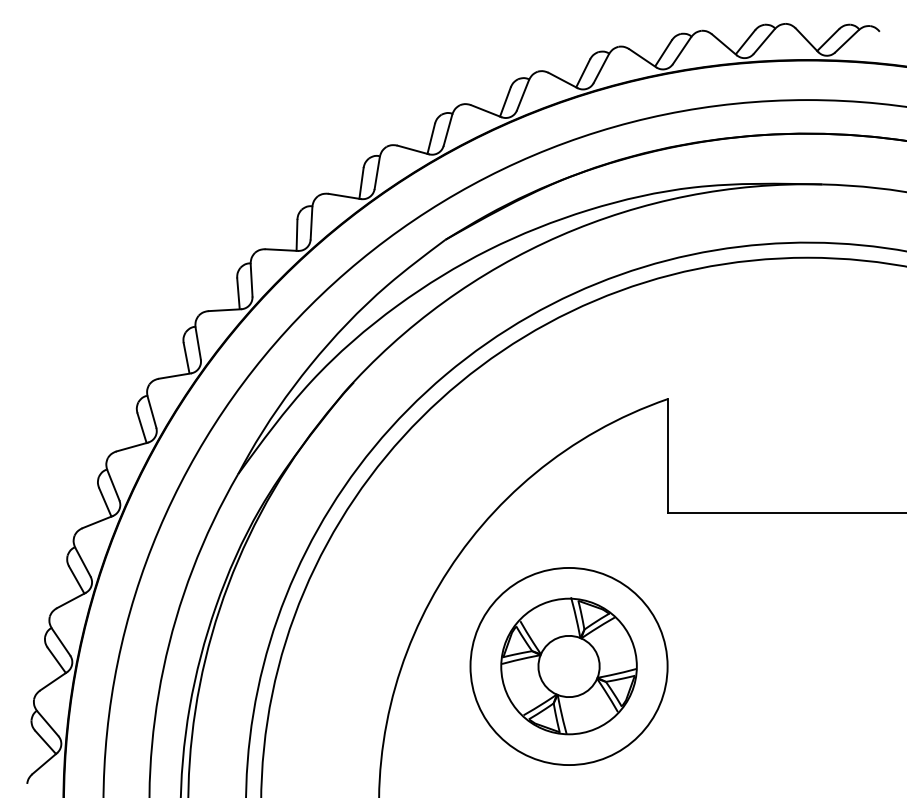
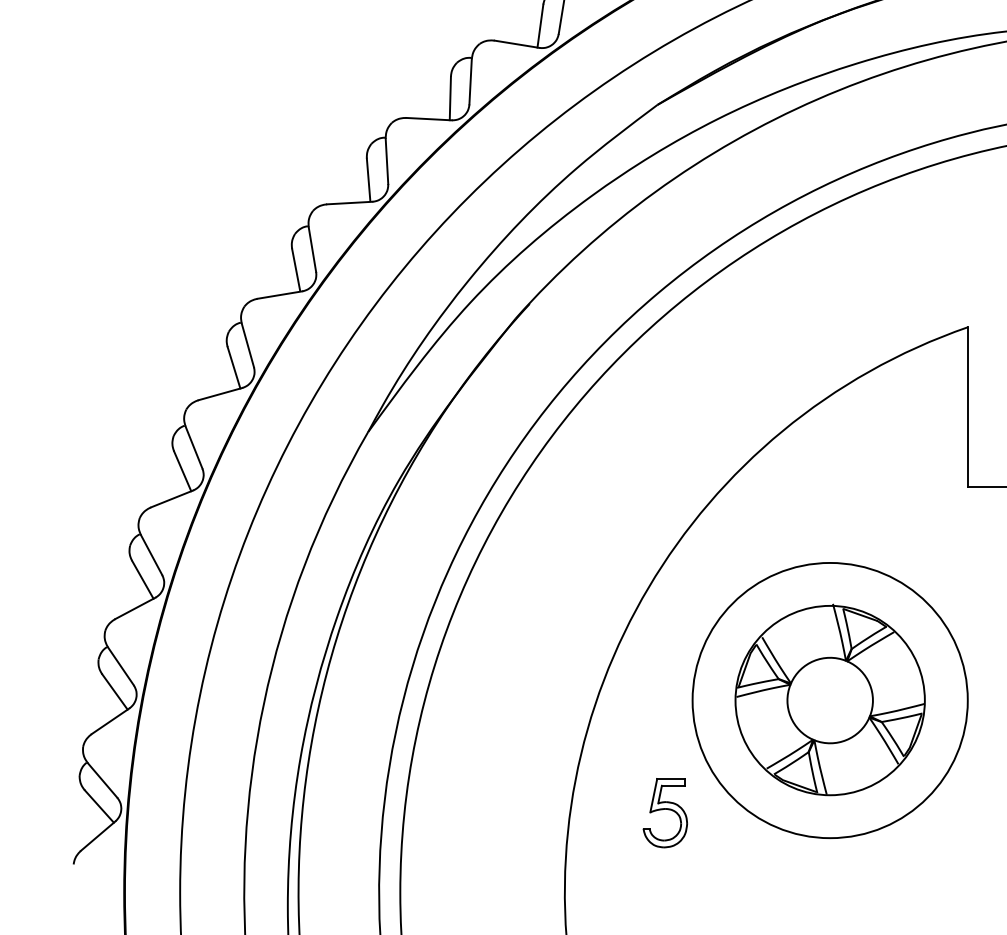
part: (450, 746) -> (664, 812), added

